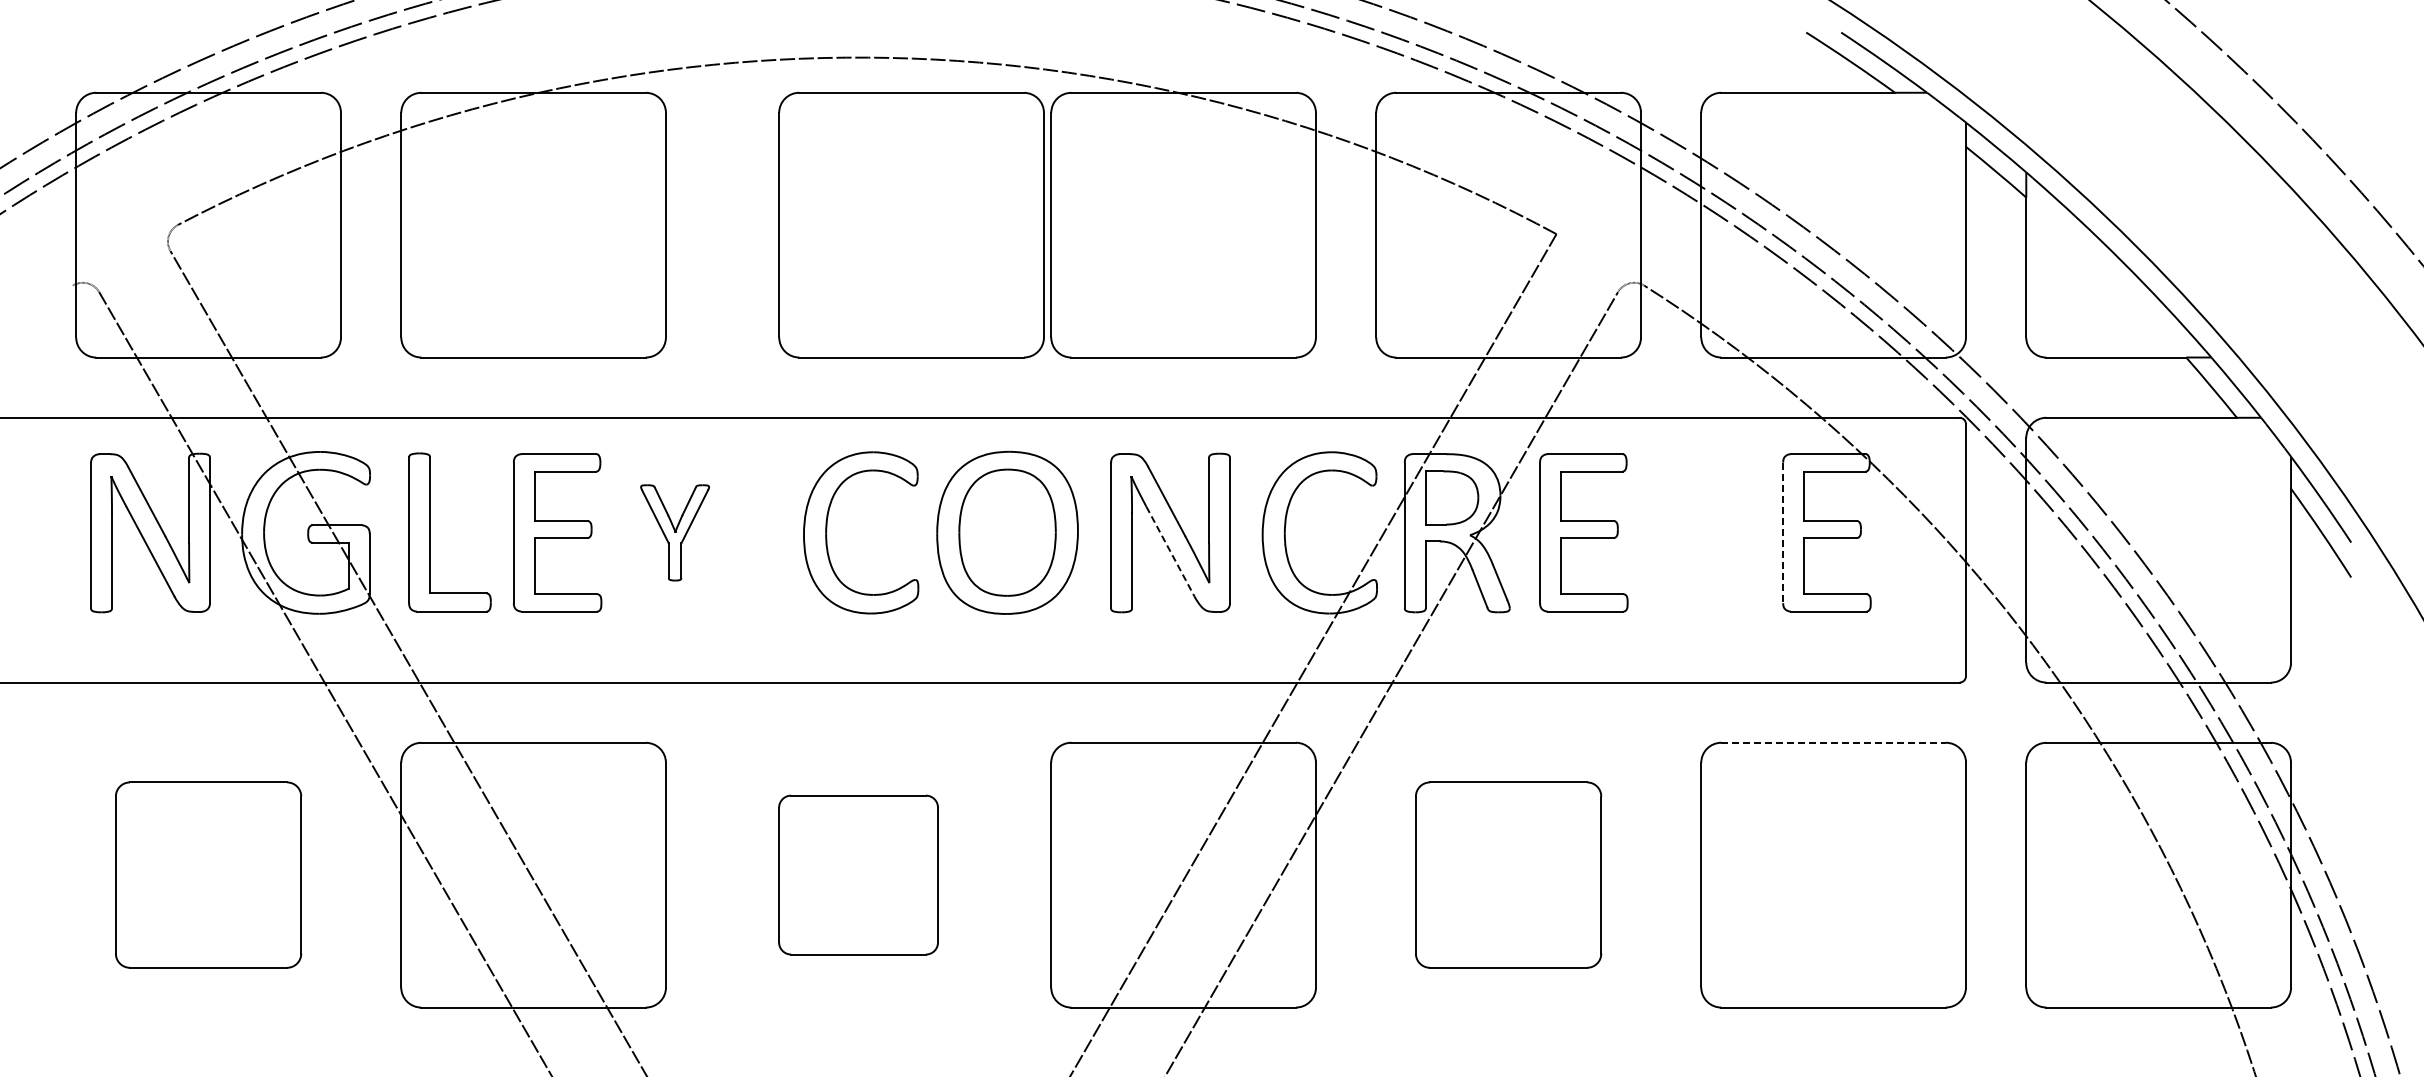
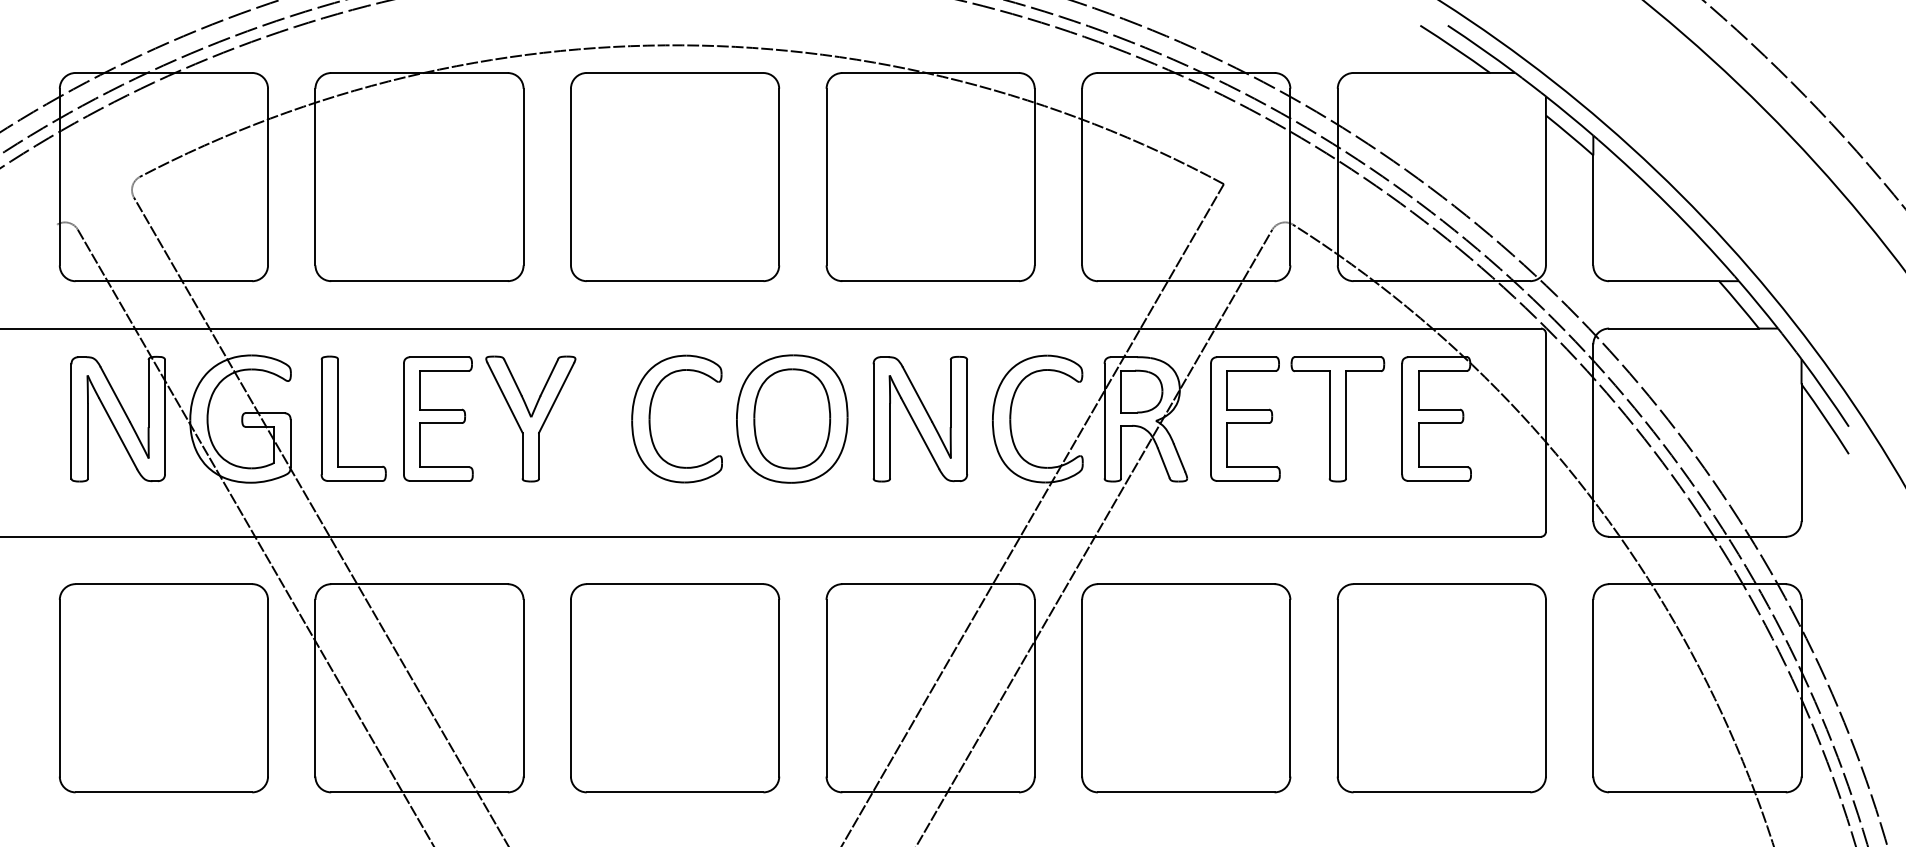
part: (911, 224) -> (675, 176), moved
part: (674, 532) -> (530, 418), size x1.67
part: (1701, 533) -> (1337, 419), added
line: (1783, 533) -> (1402, 419), dashed -> solid
line: (1170, 551) -> (920, 433), dashed -> solid
line: (1834, 742) -> (1442, 583), dashed -> solid
part: (208, 874) -> (163, 687), size x1.43
part: (858, 874) -> (675, 687), size x1.67
part: (1508, 874) -> (1186, 687), size x1.43

